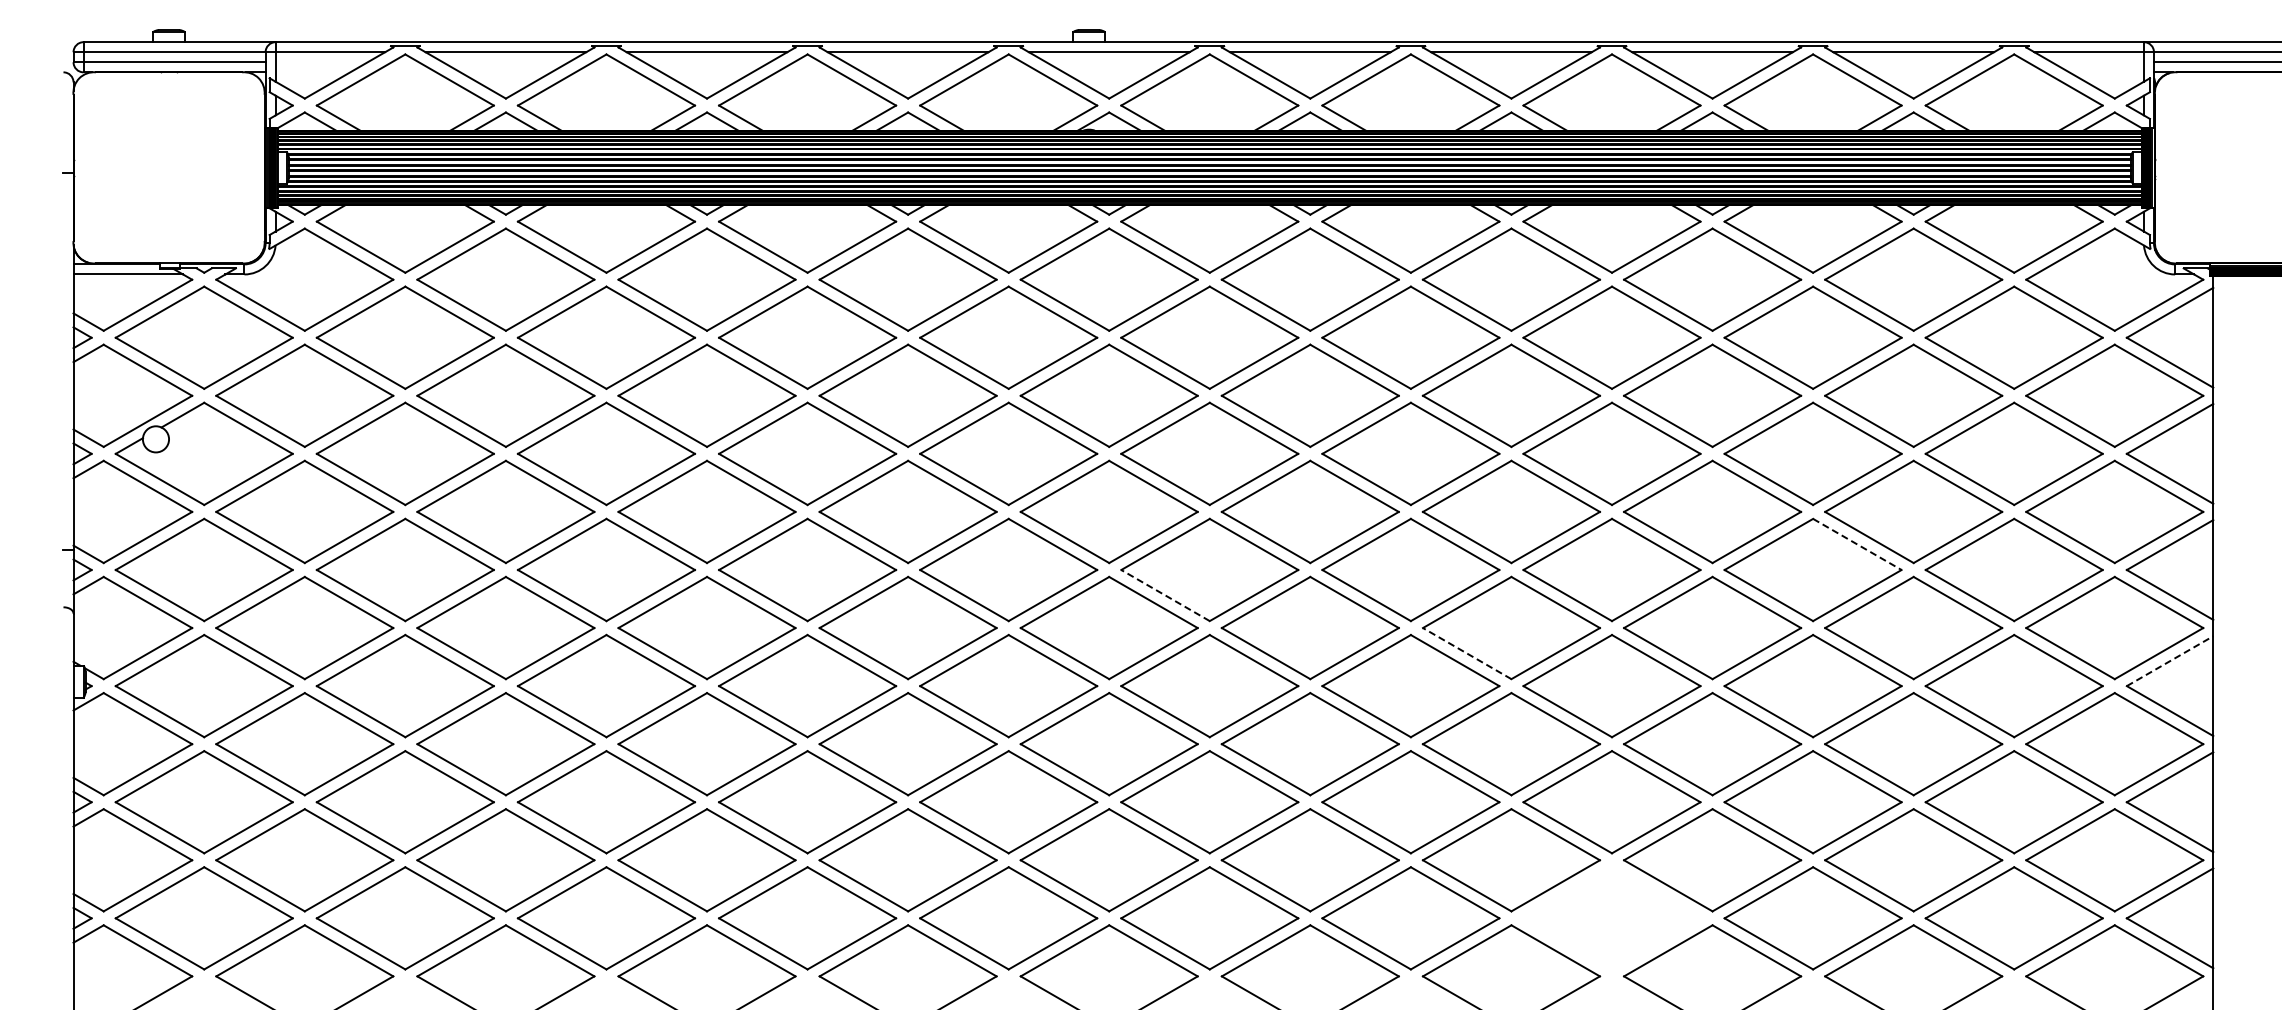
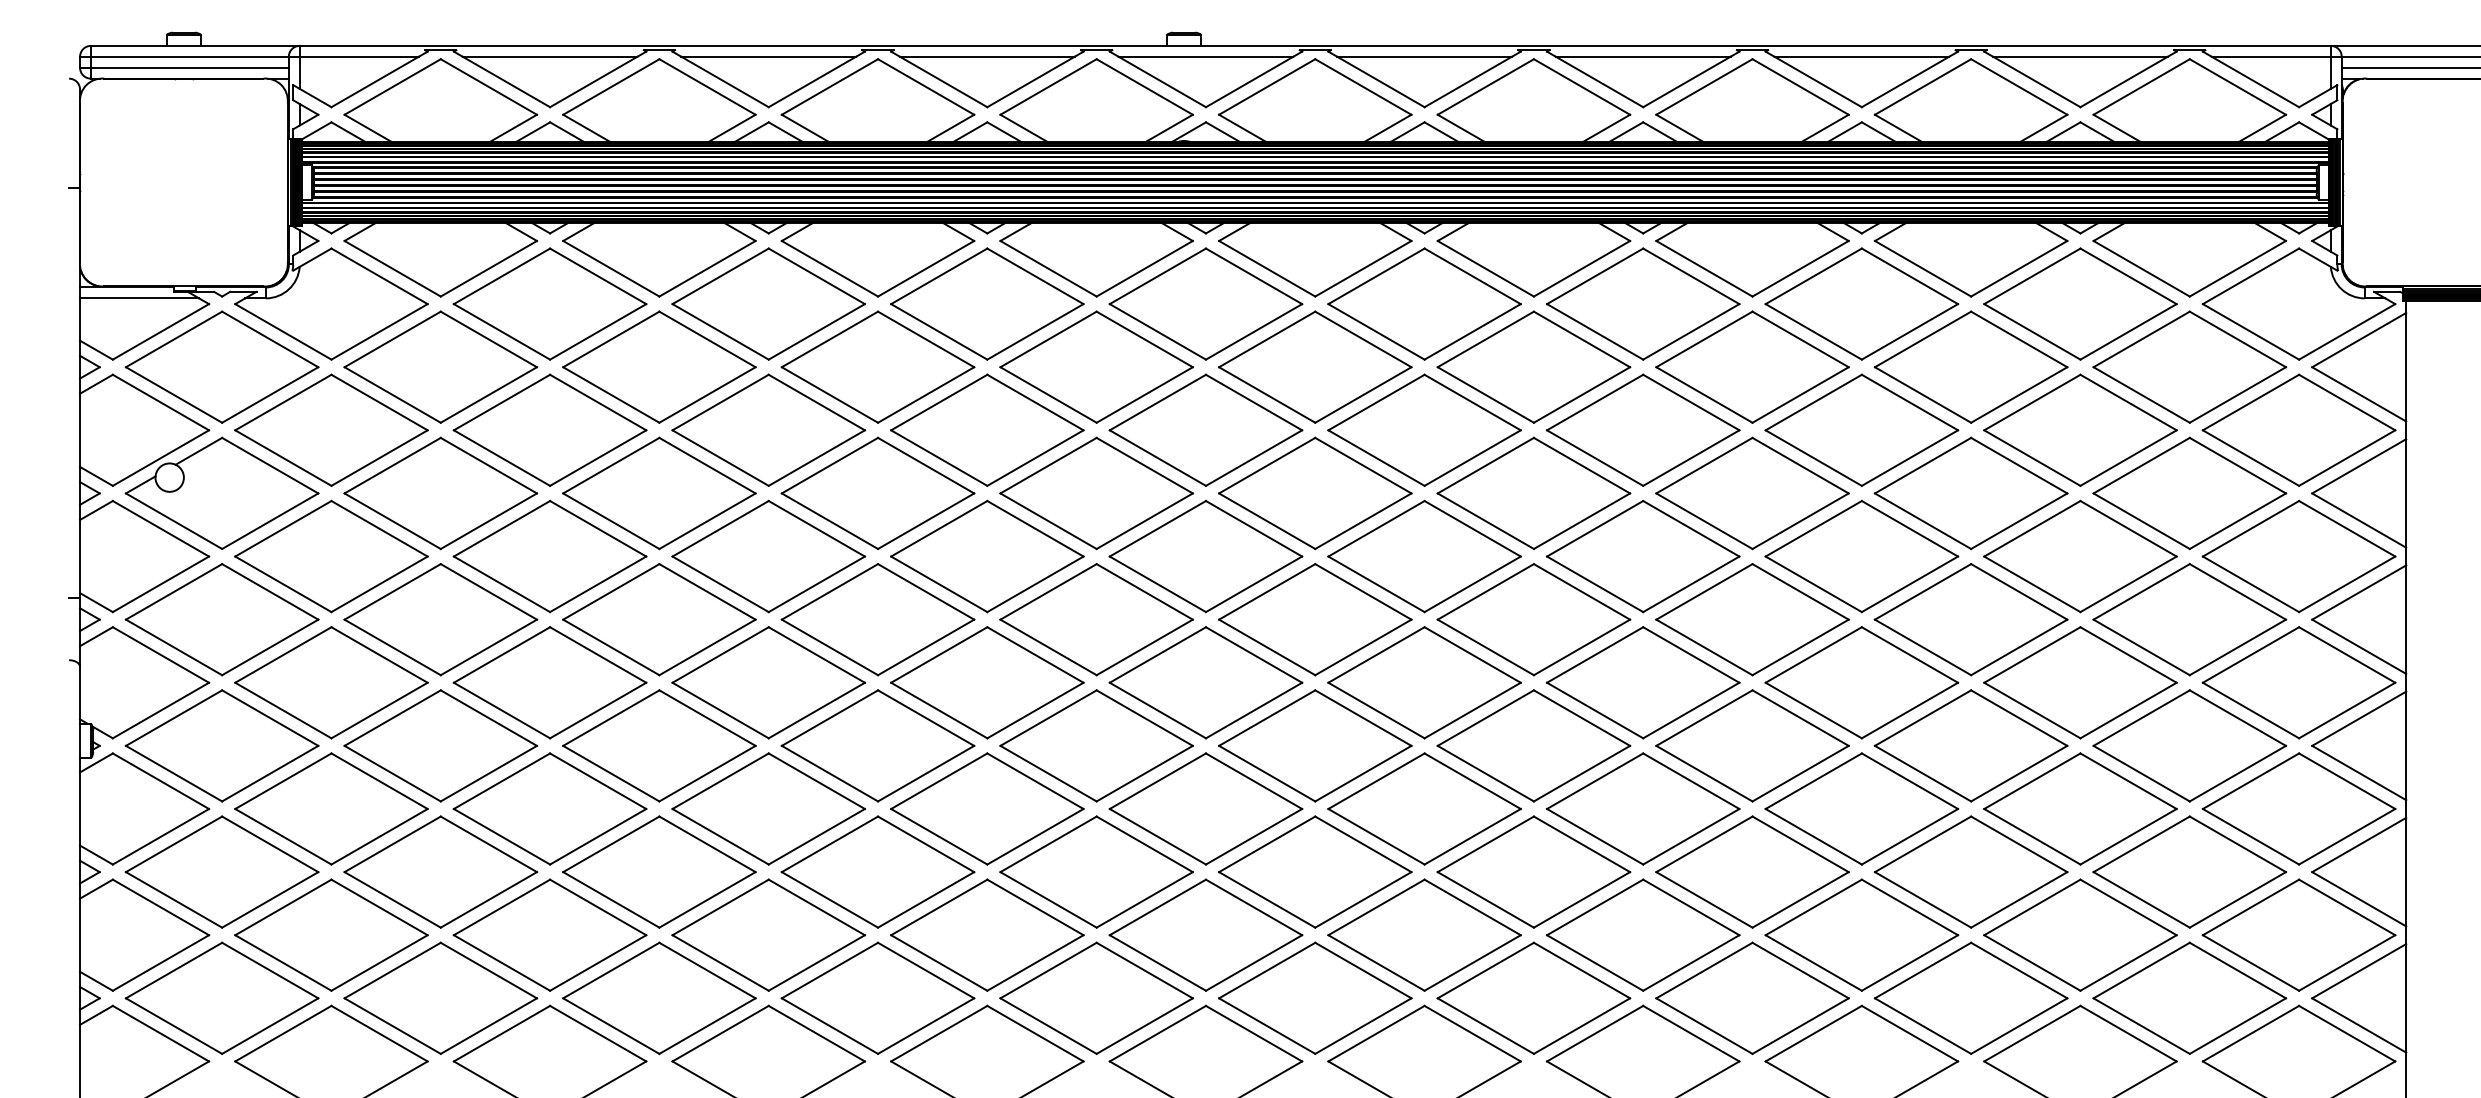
line: (1857, 544) -> (2019, 591), dashed -> solid
line: (1165, 595) -> (1267, 647), dashed -> solid
line: (1466, 653) -> (1594, 710), dashed -> solid
line: (2170, 661) -> (2359, 719), dashed -> solid
part: (1611, 918) -> (1751, 998), added

